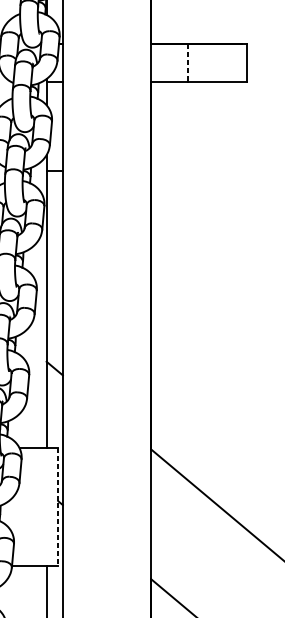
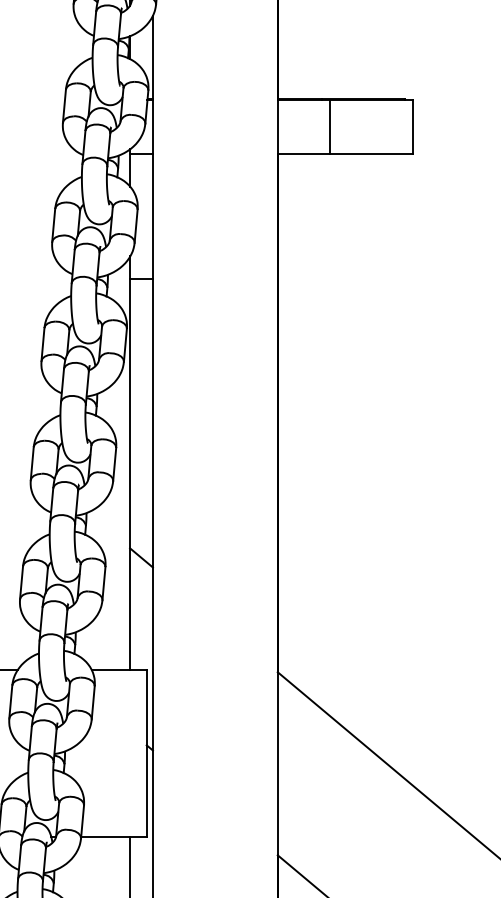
line: (188, 63) -> (329, 127), dashed -> solid
line: (58, 507) -> (146, 753), dashed -> solid

